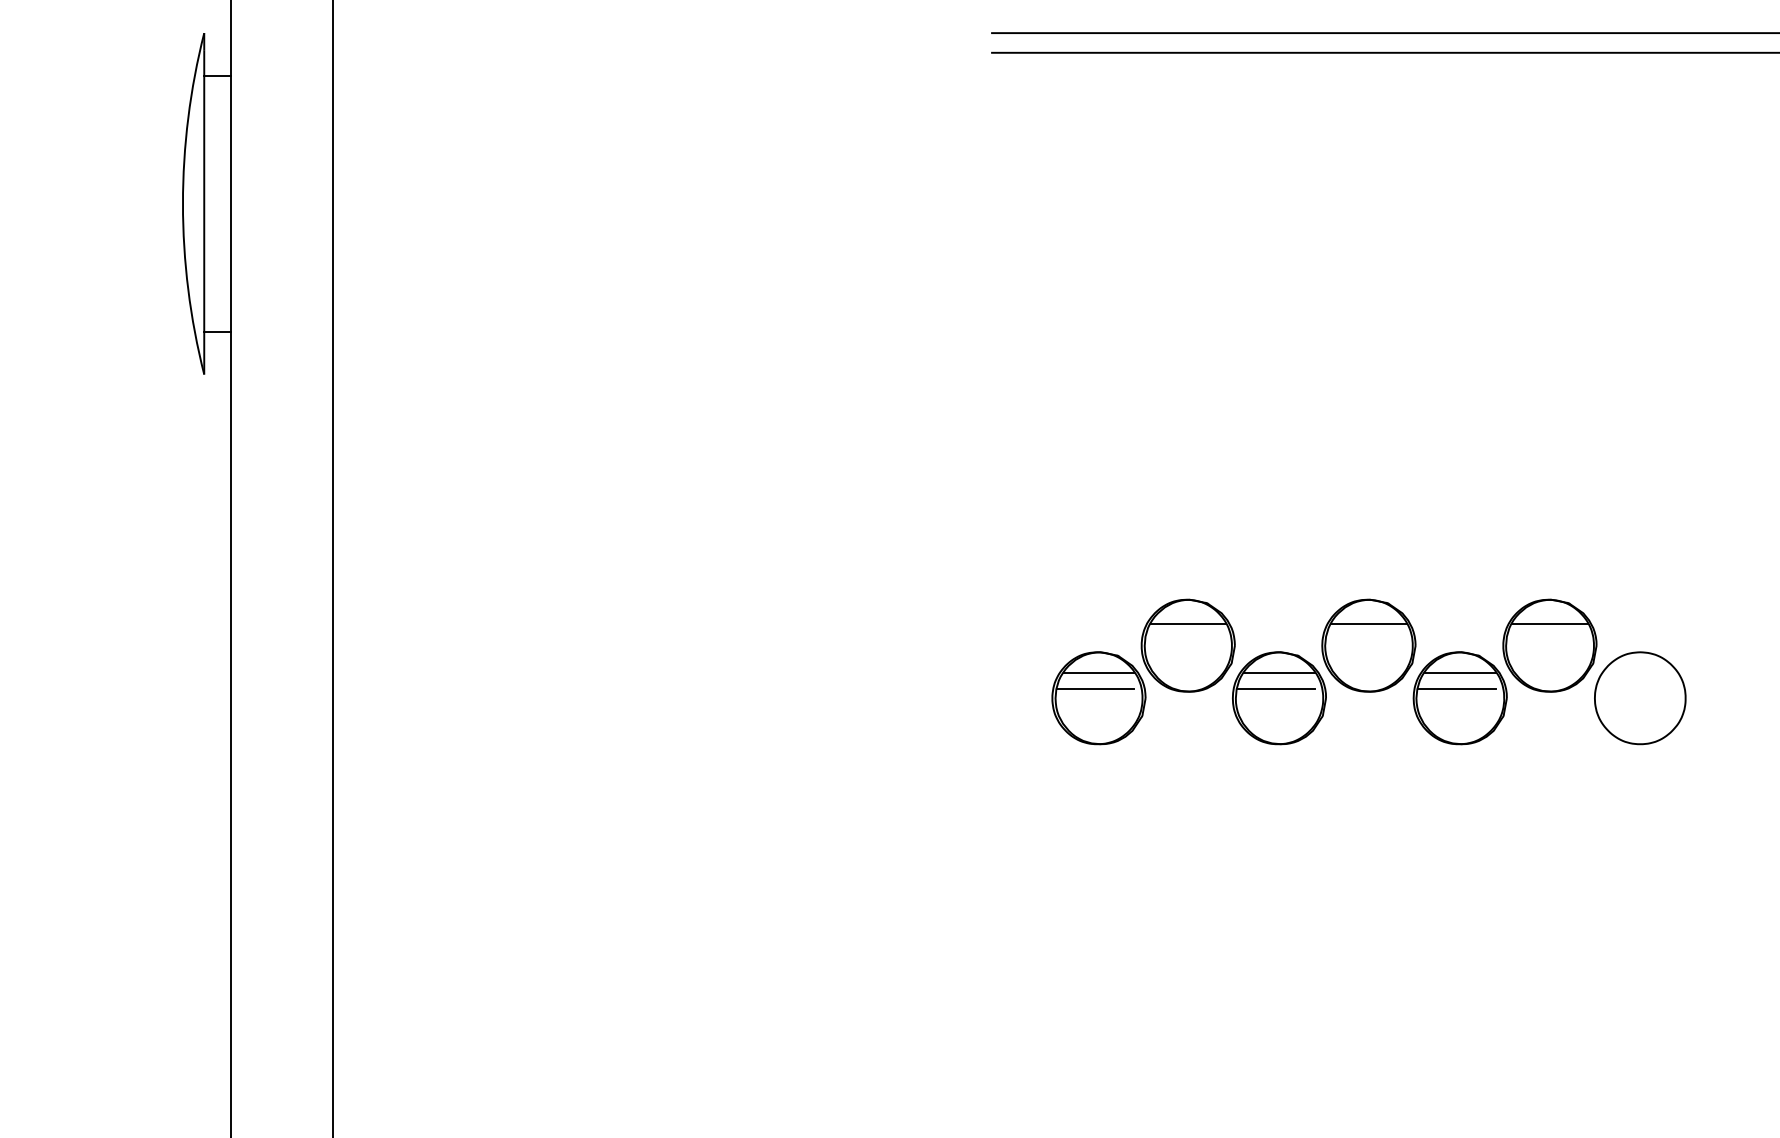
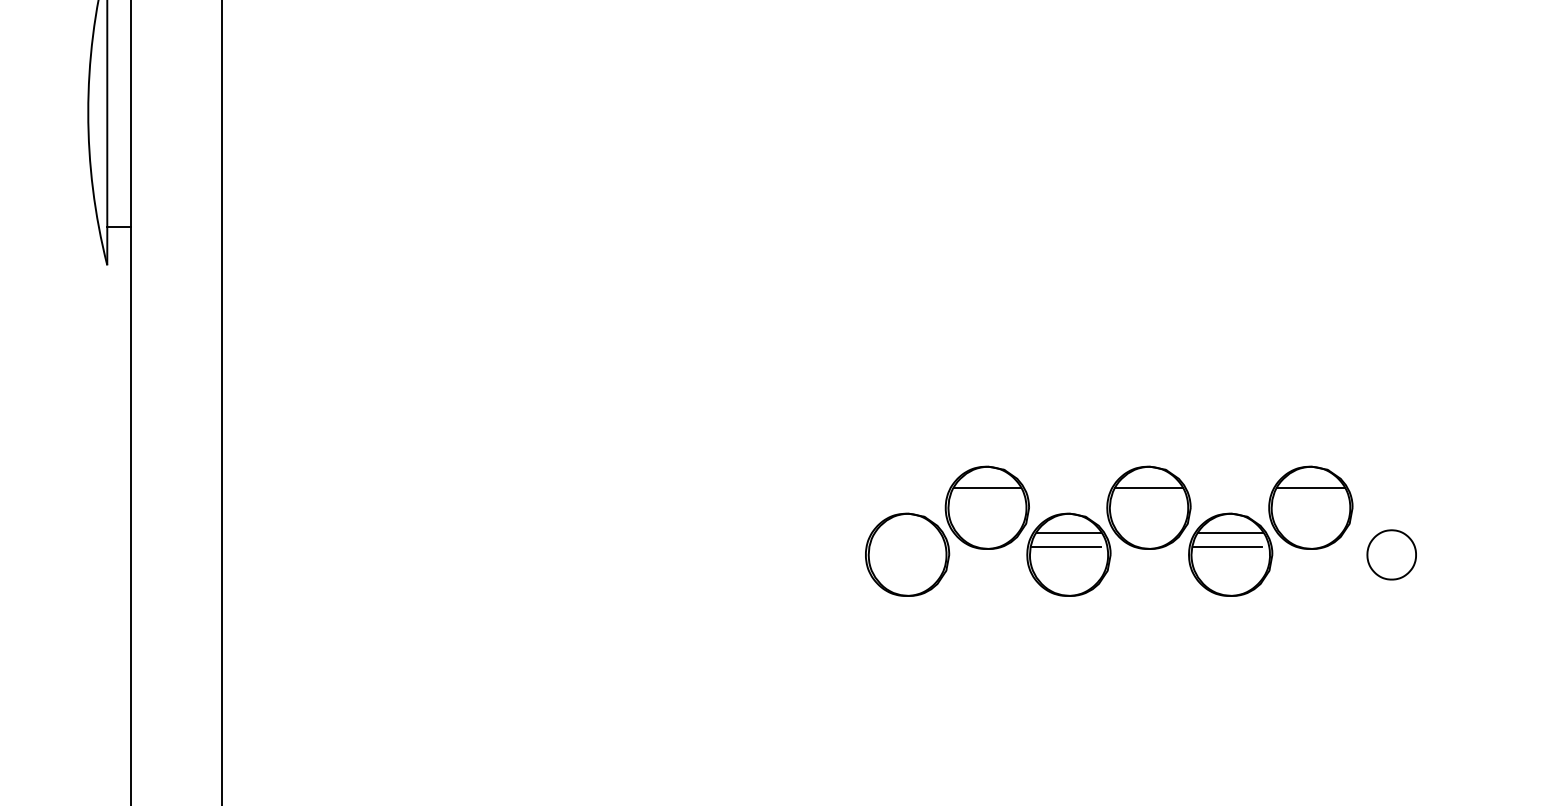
line: (1098, 673) -> (907, 532), removed
line: (1095, 689) -> (904, 547), removed
part: (1640, 698) -> (1391, 555), size x0.6

